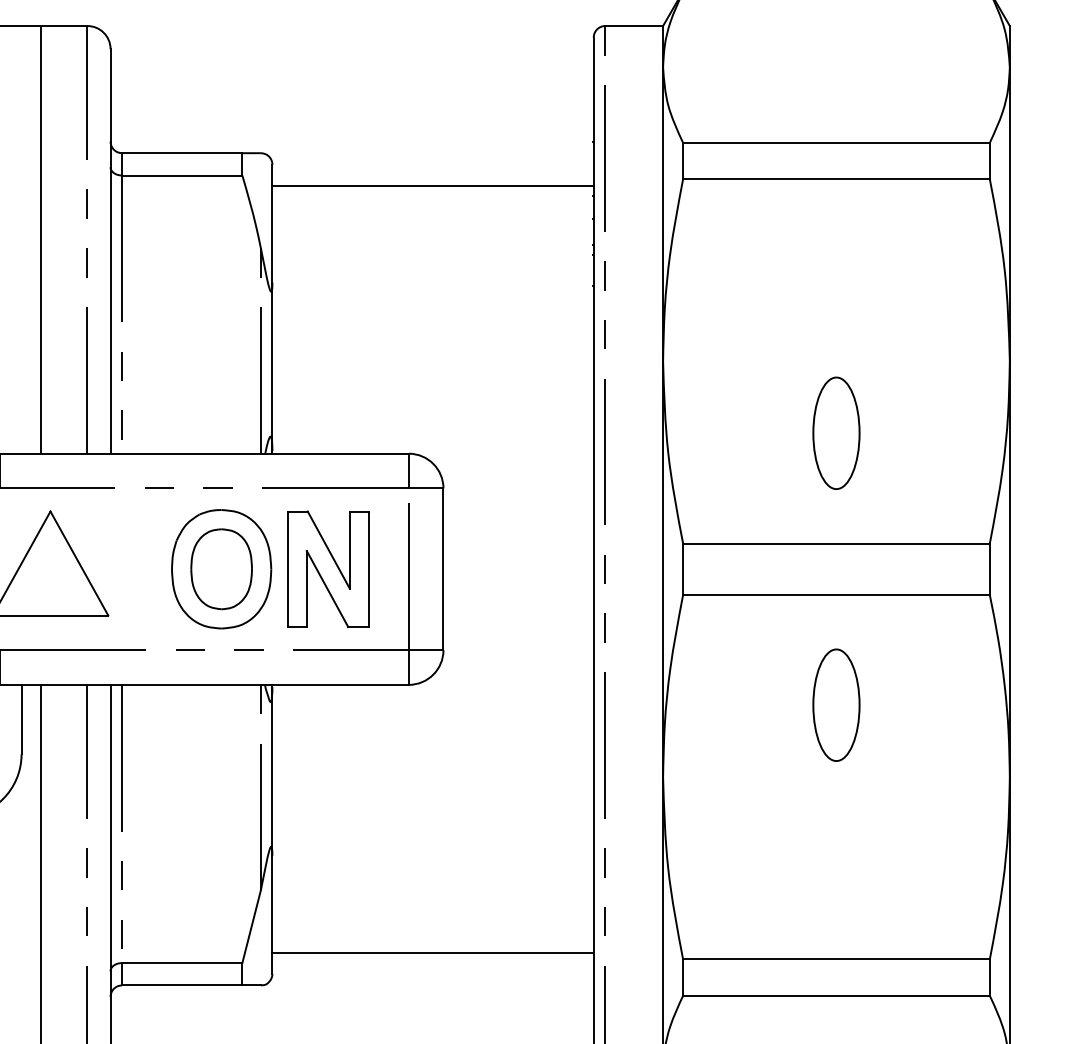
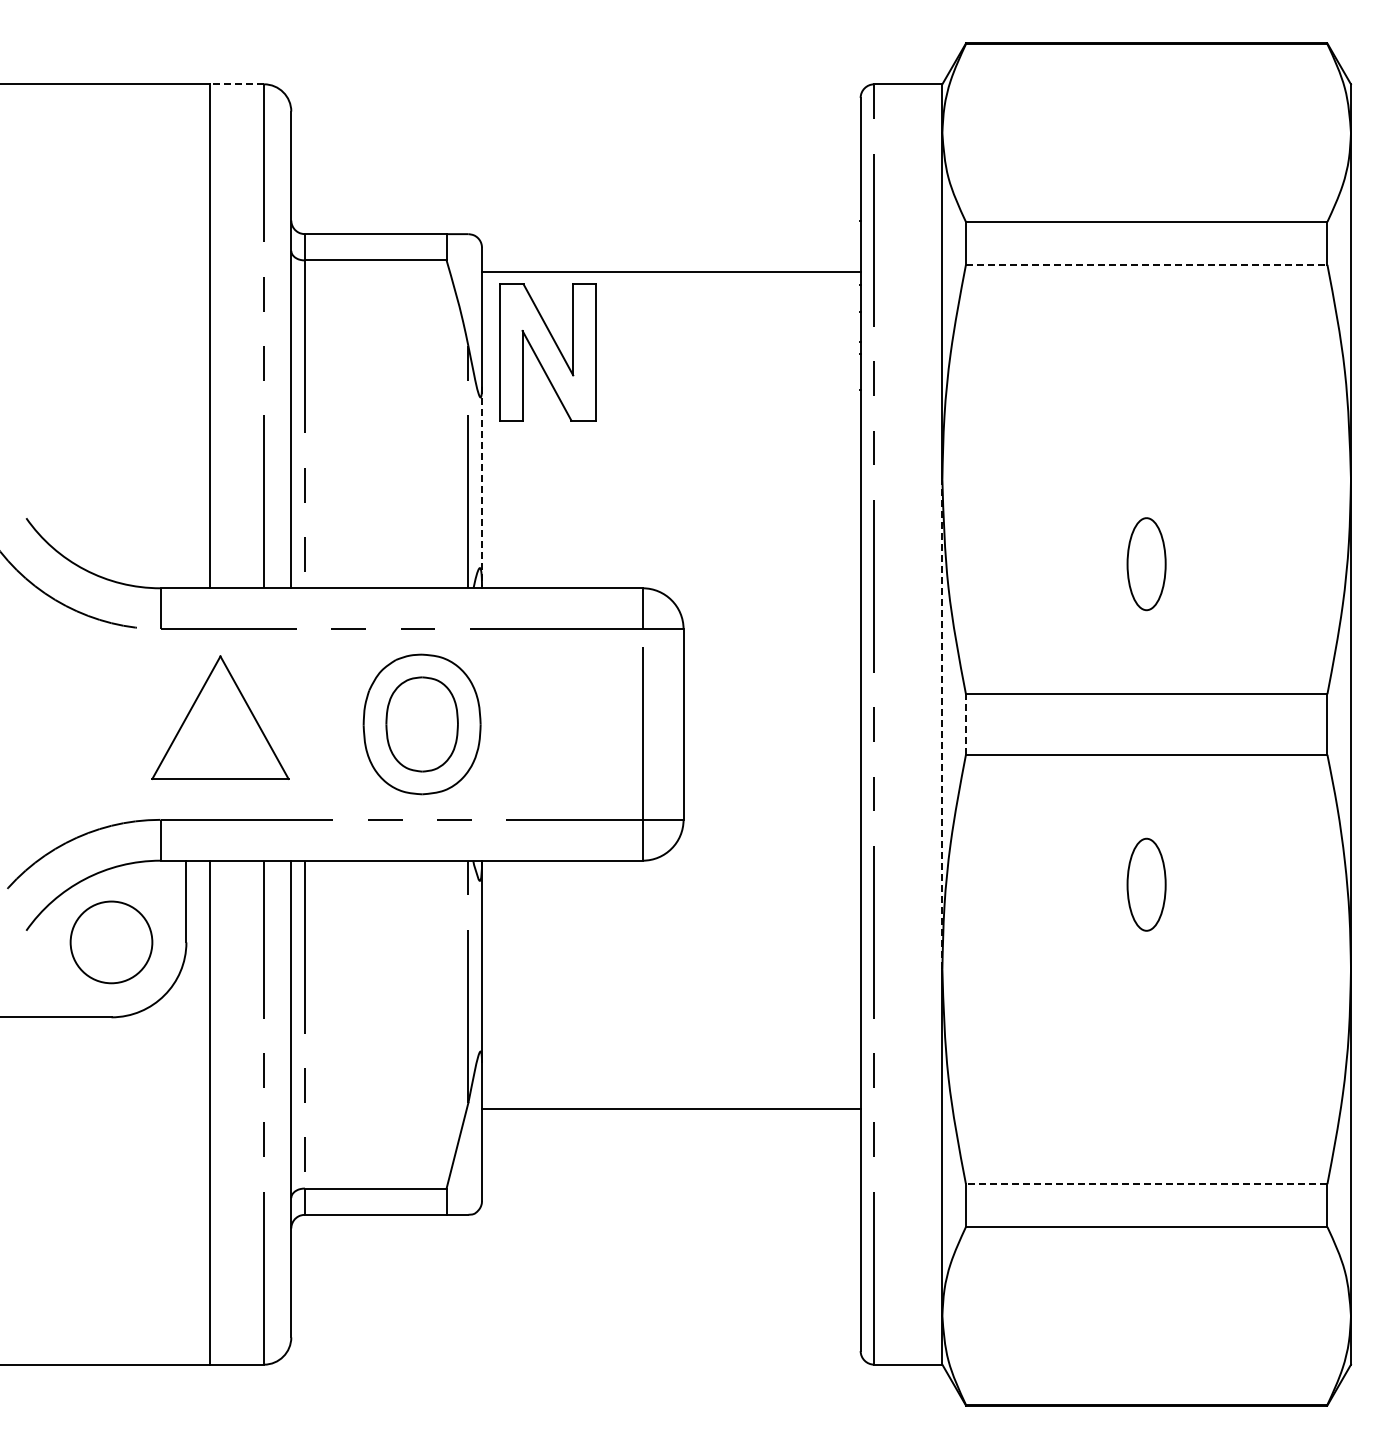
line: (64, 26) -> (236, 84), solid -> dashed
line: (836, 178) -> (1146, 264), solid -> dashed
line: (272, 367) -> (482, 486), solid -> dashed
part: (836, 432) -> (1146, 563), size x0.7
part: (327, 569) -> (547, 352), moved
line: (663, 569) -> (942, 724), solid -> dashed
line: (682, 569) -> (965, 724), solid -> dashed
part: (836, 705) -> (1146, 884), size x0.7
line: (433, 952) -> (671, 1108), moved
line: (836, 959) -> (1146, 1184), solid -> dashed

